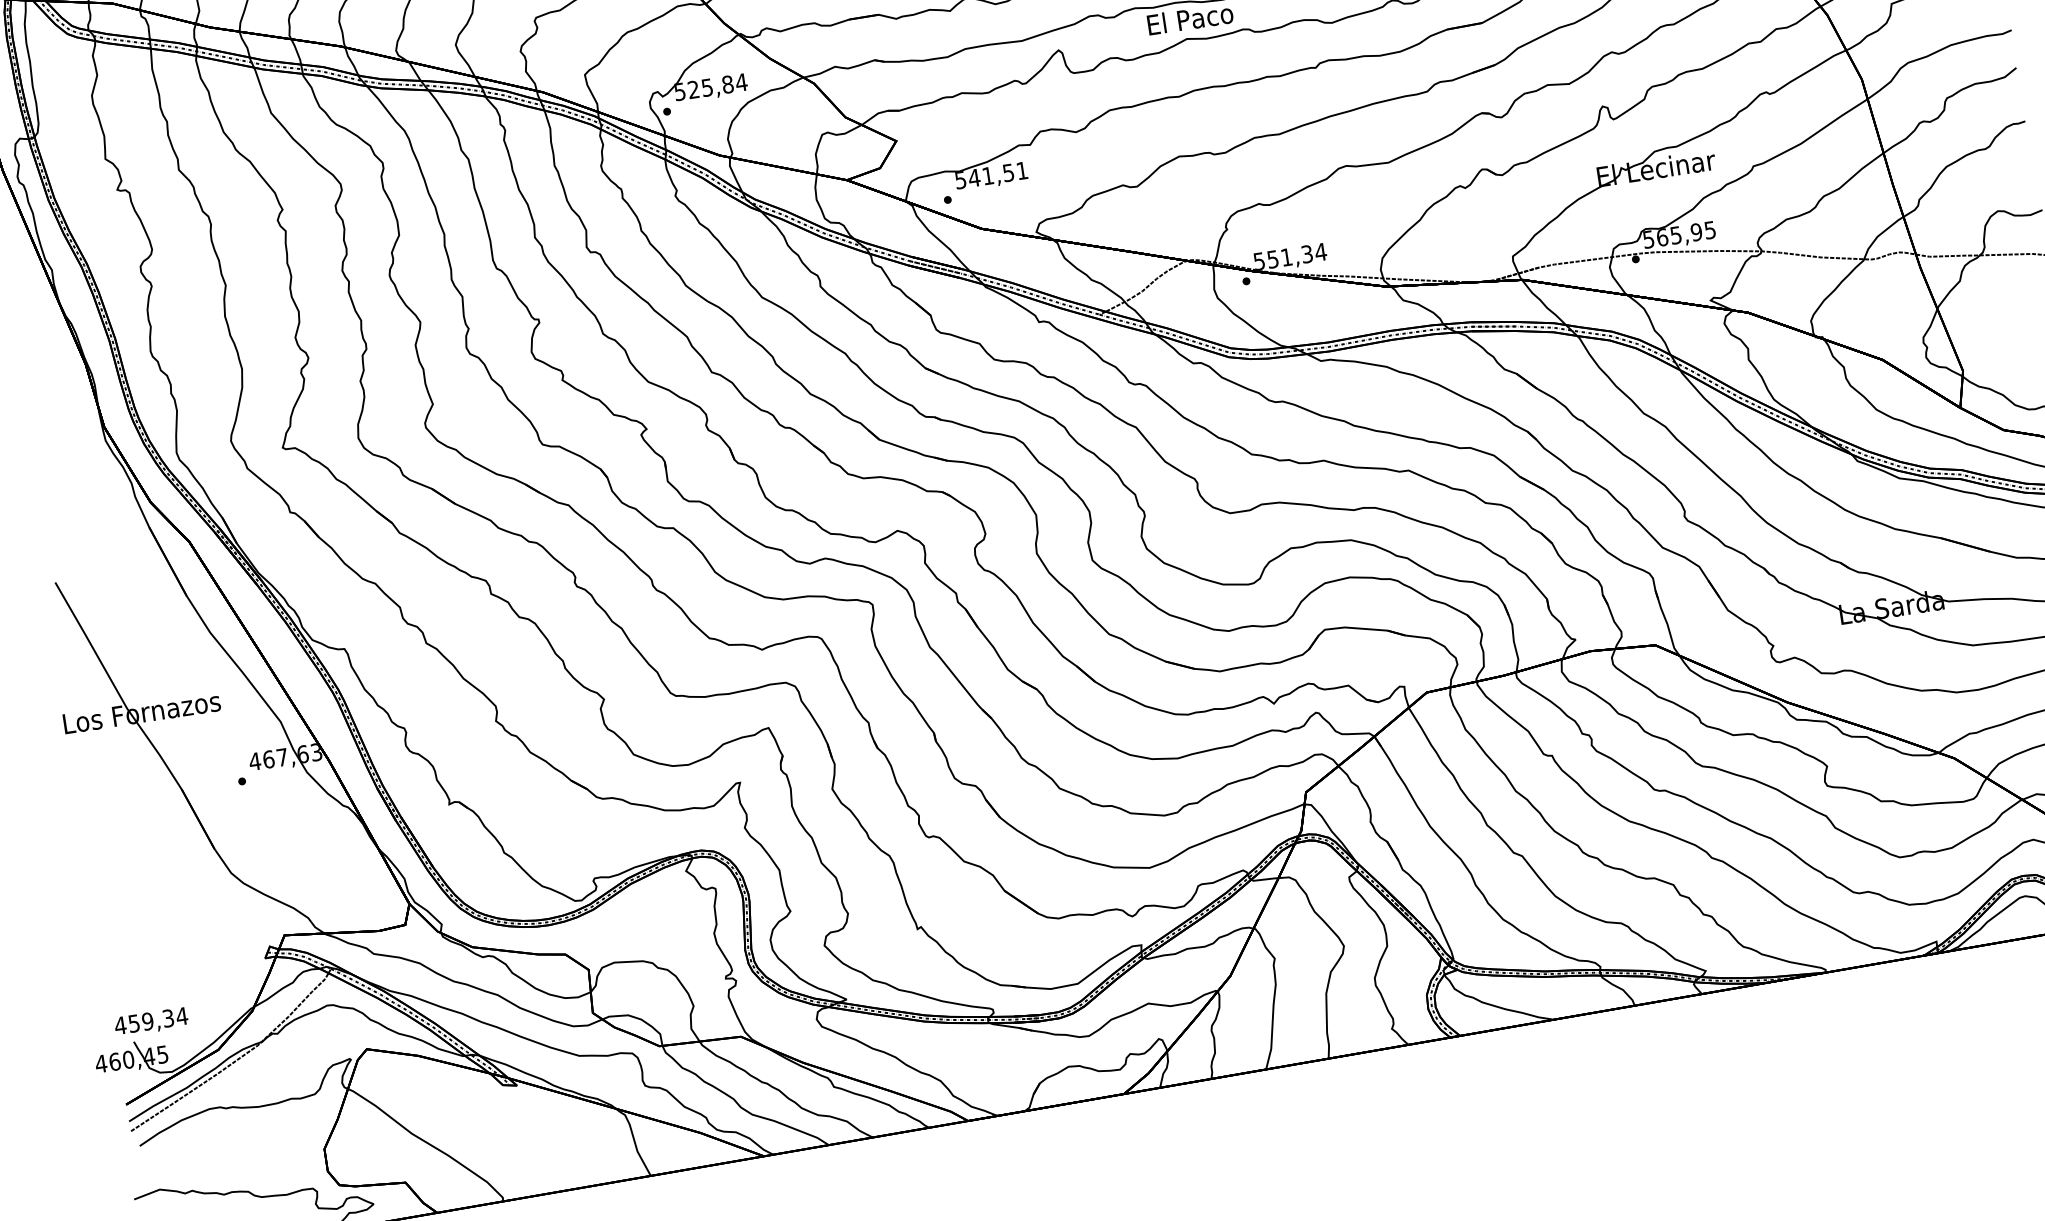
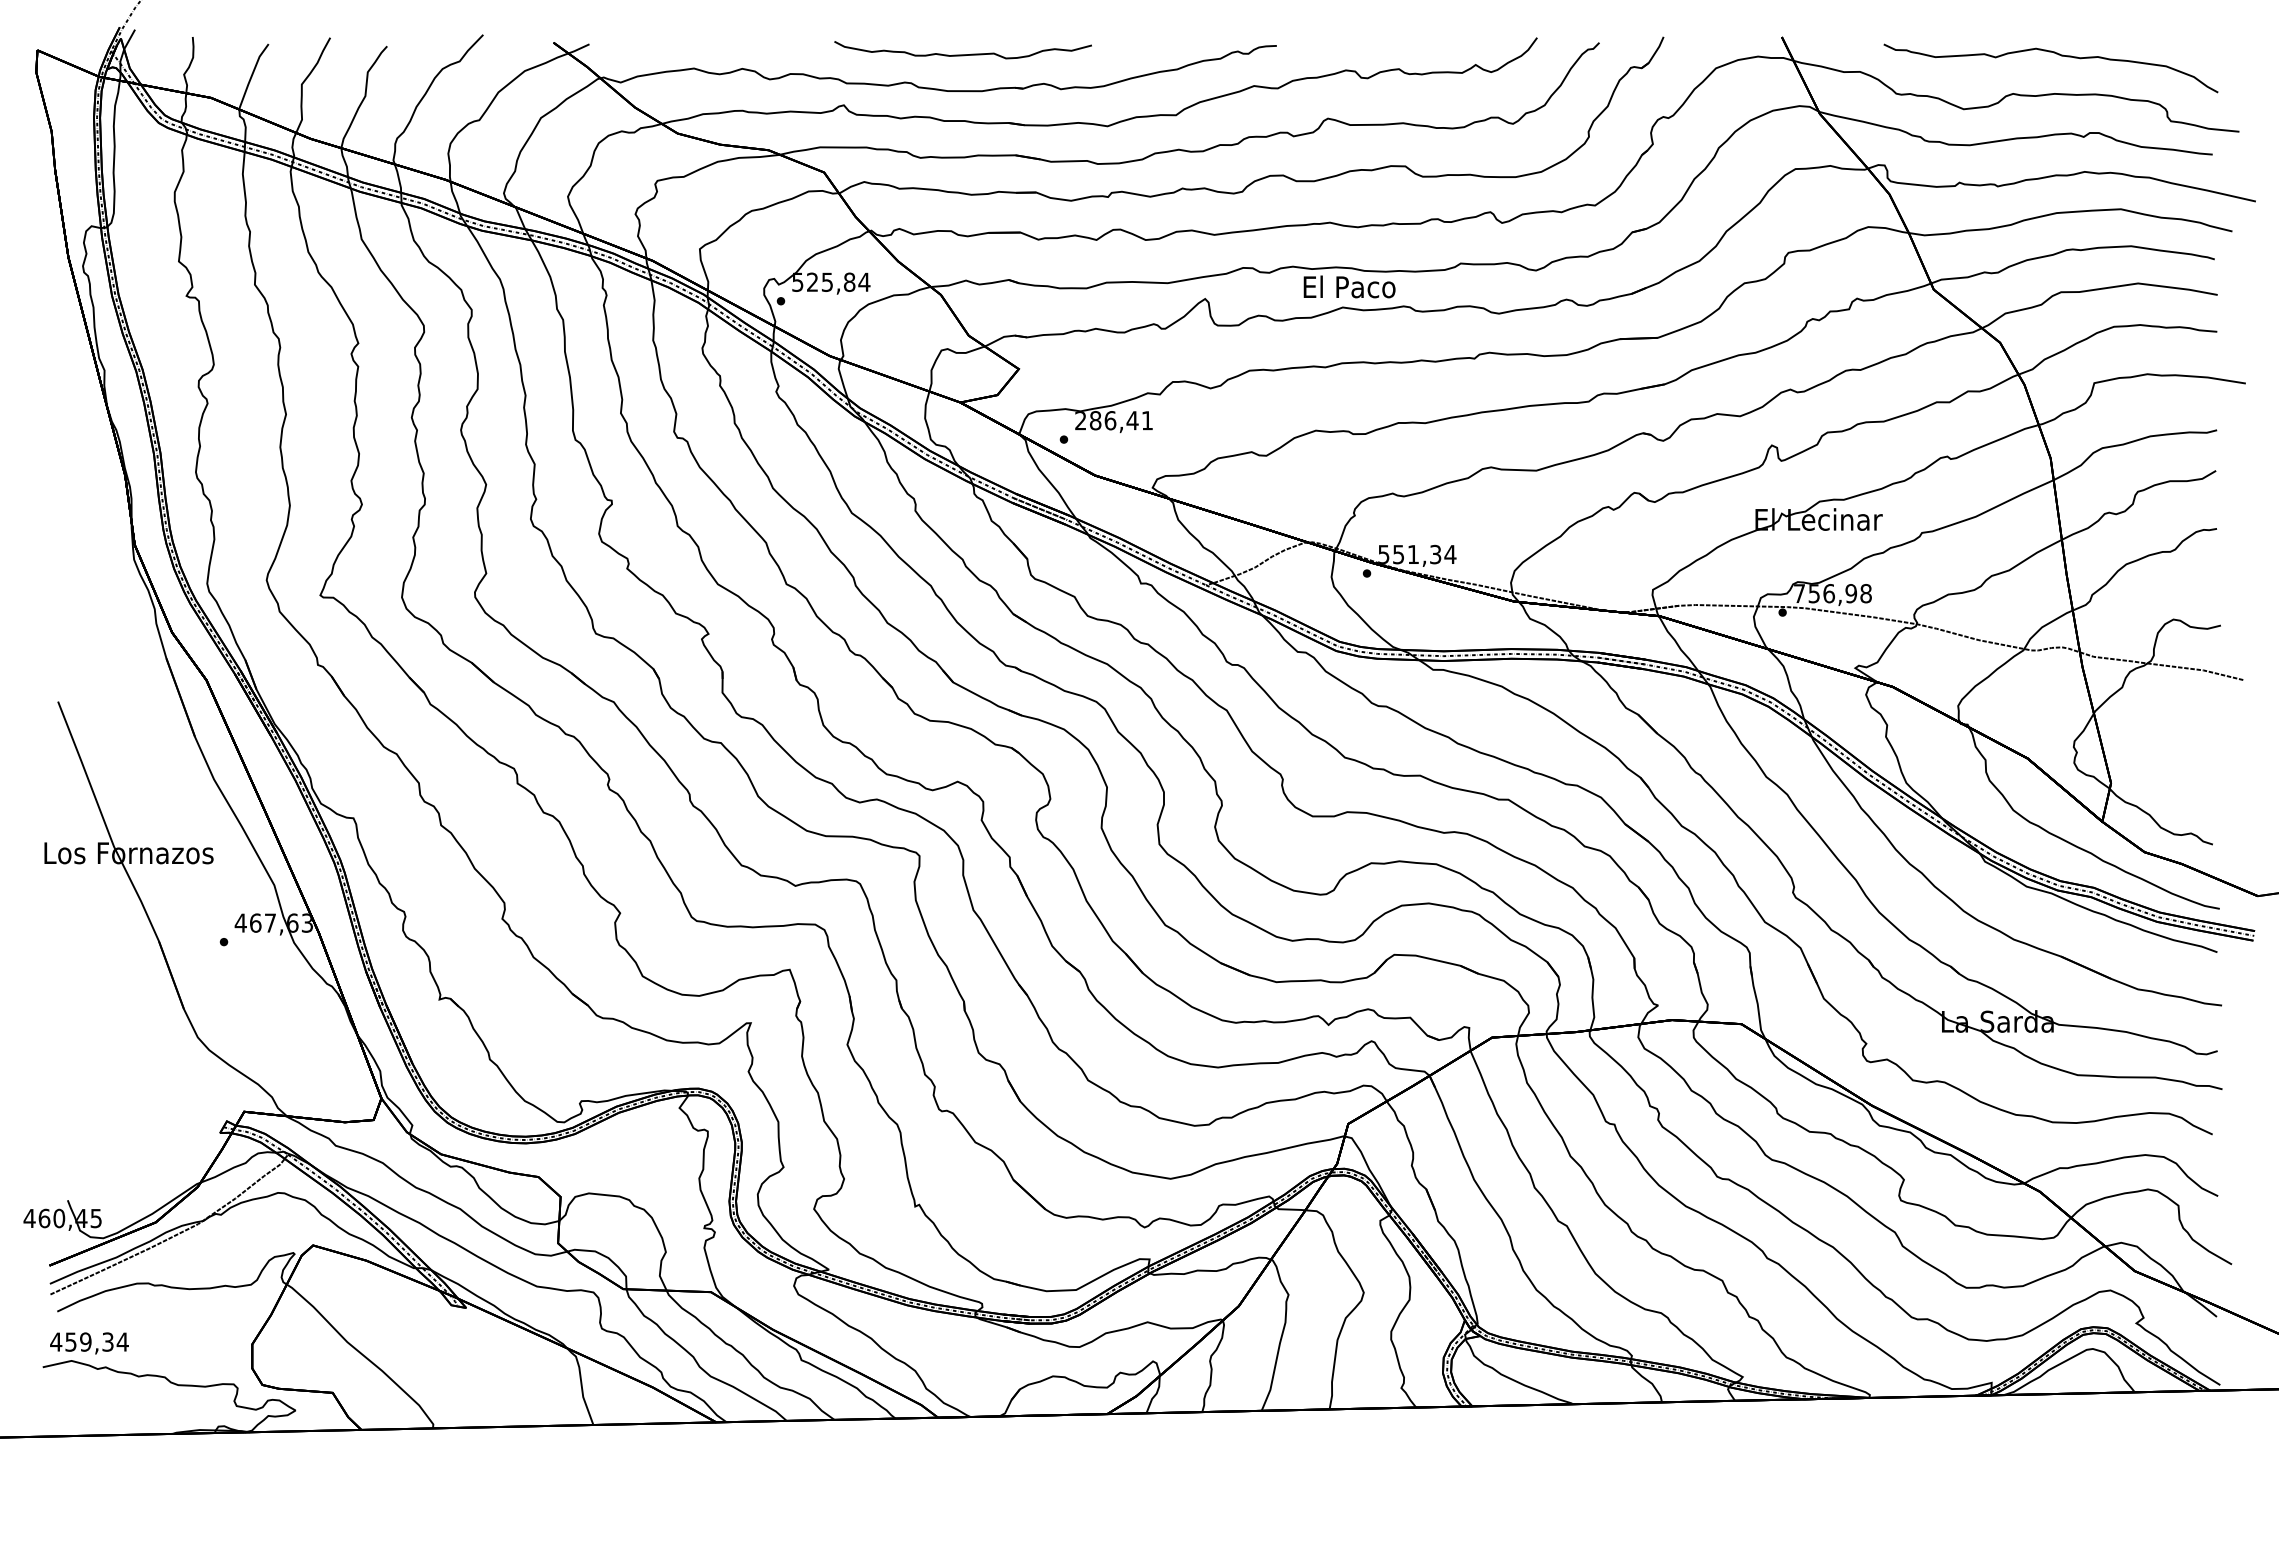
text: (984, 176) -> (1106, 420), 541,51 -> 286,41
text: (1679, 234) -> (1832, 593), 565,95 -> 756,98
text: (151, 1022) -> (89, 1343), moved

